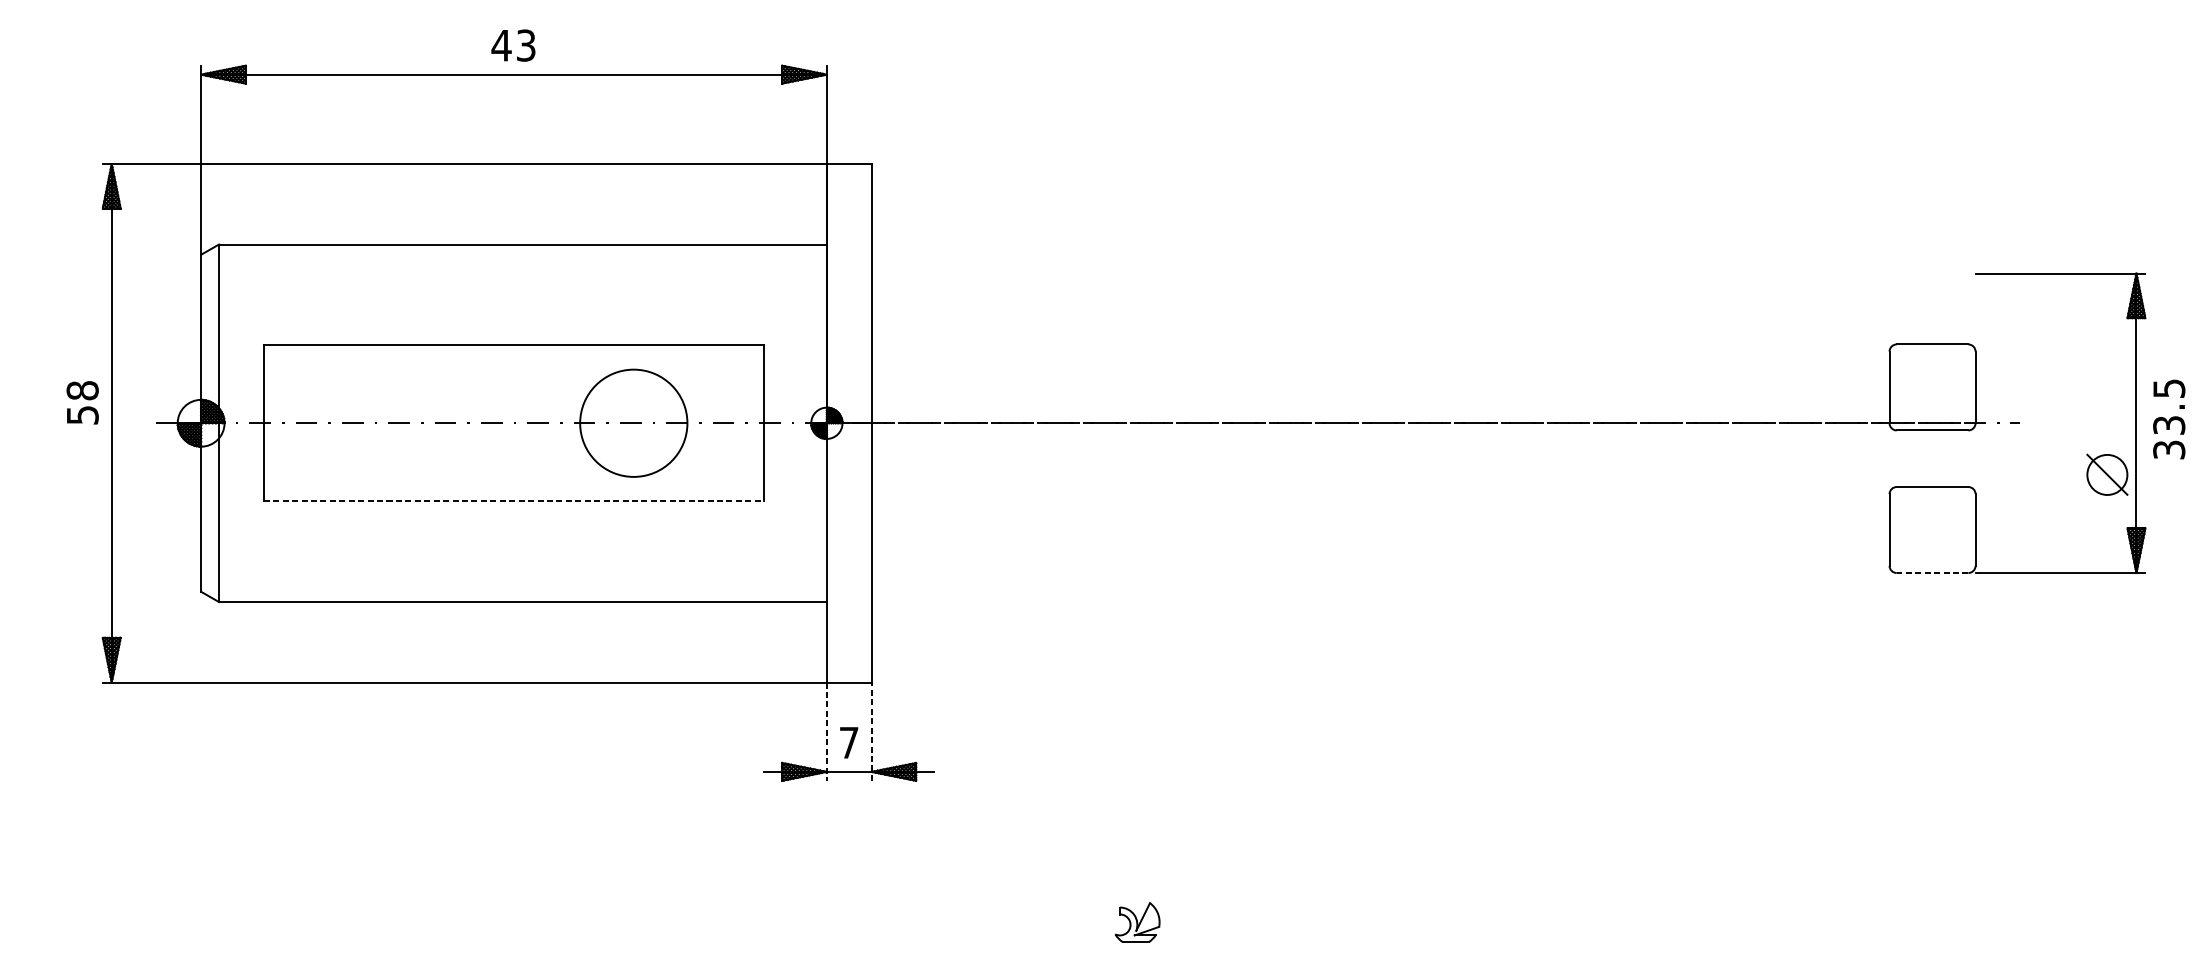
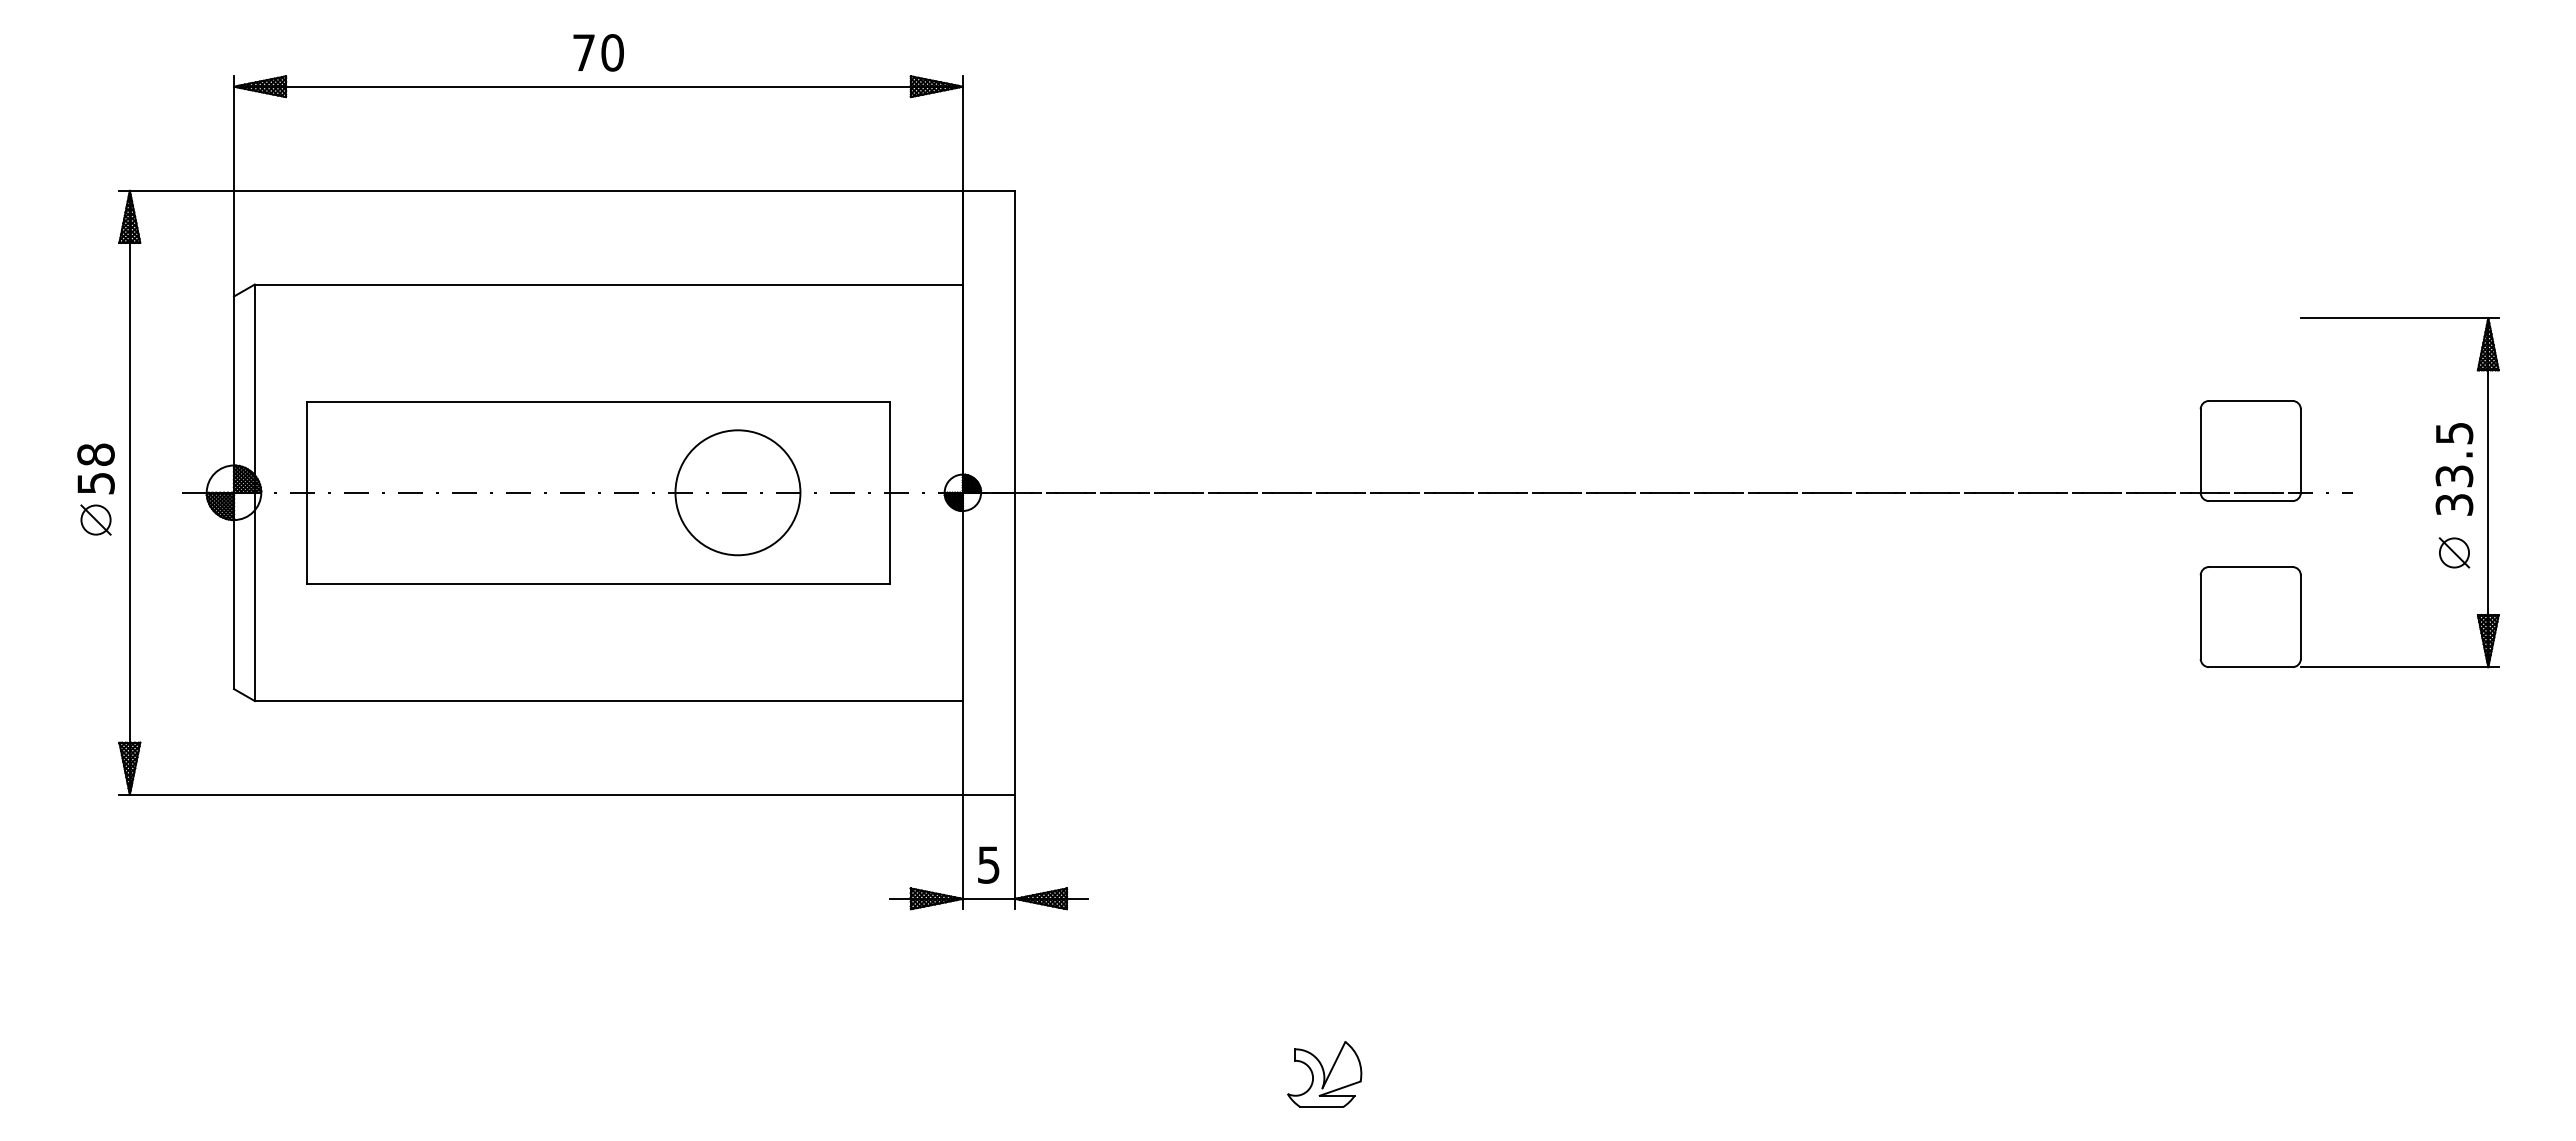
text: (513, 45) -> (597, 52), 43 -> 70
text: (2169, 419) -> (2454, 469), moved
part: (82, 446) -> (95, 519), added
part: (2107, 474) -> (2454, 552), size x0.62
line: (514, 501) -> (598, 583), dashed -> solid
line: (1932, 573) -> (2250, 667), dashed -> solid
line: (871, 731) -> (1014, 851), dashed -> solid
line: (826, 732) -> (962, 852), dashed -> solid
text: (848, 742) -> (988, 864), 7 -> 5
part: (1137, 922) -> (1324, 1074), size x1.43

